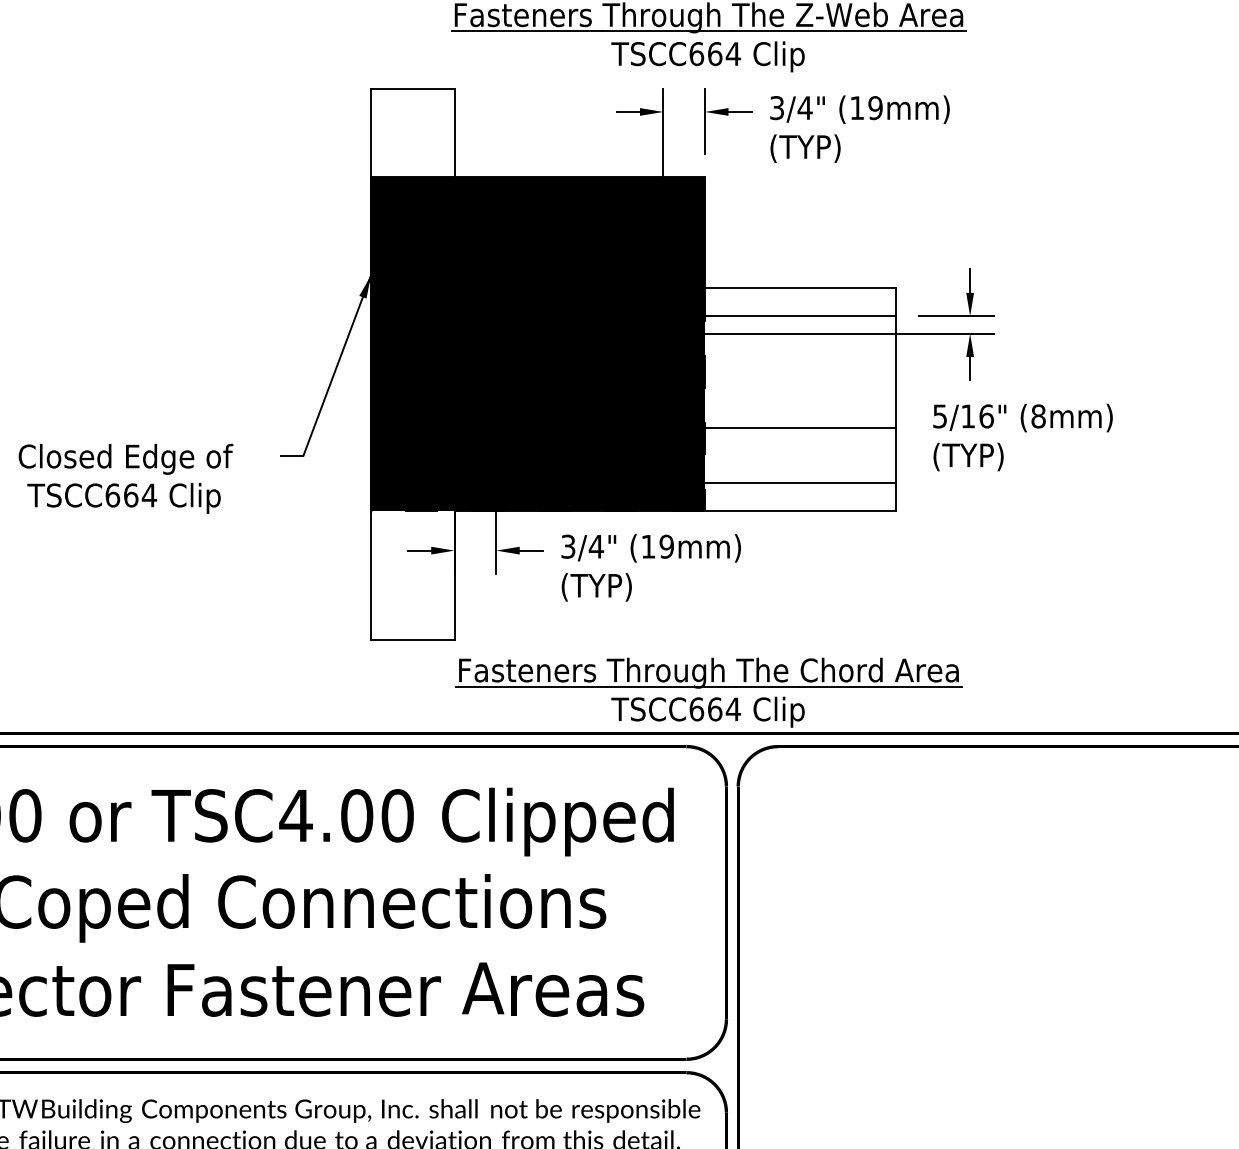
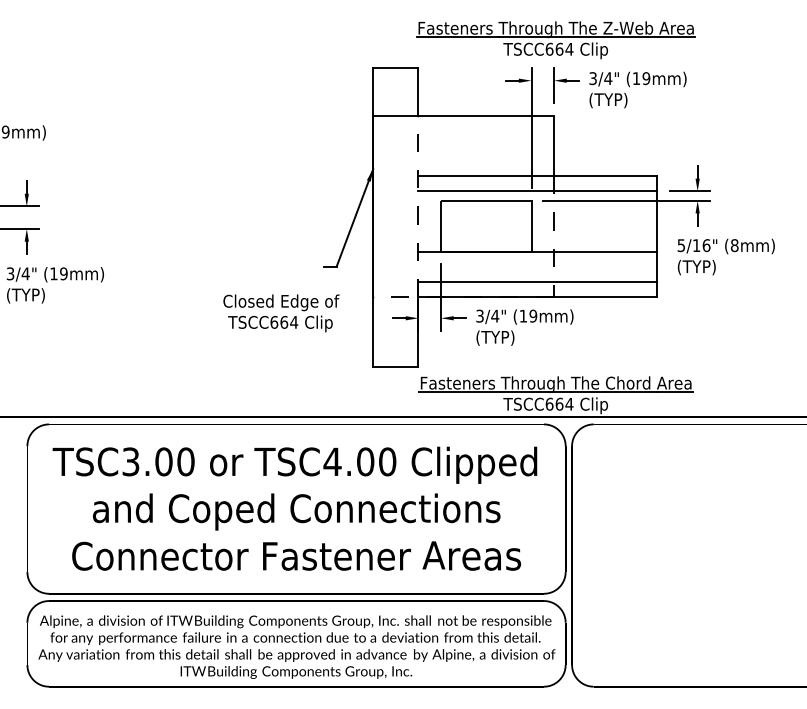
fill: (537, 342) -> (463, 205), removed
hatch: (580, 379) -> (486, 225), removed
text: (126, 479) -> (281, 313), moved

